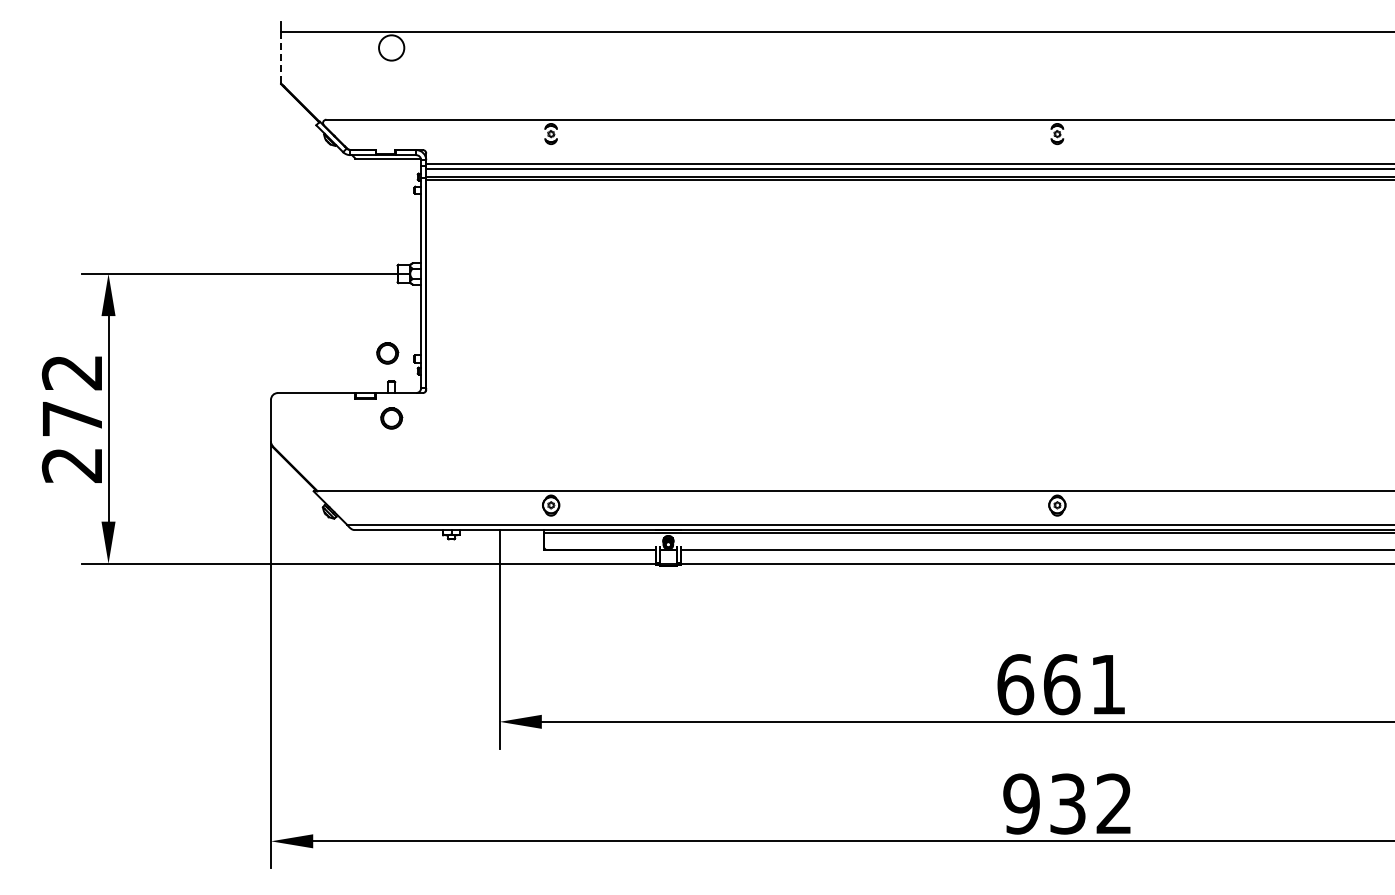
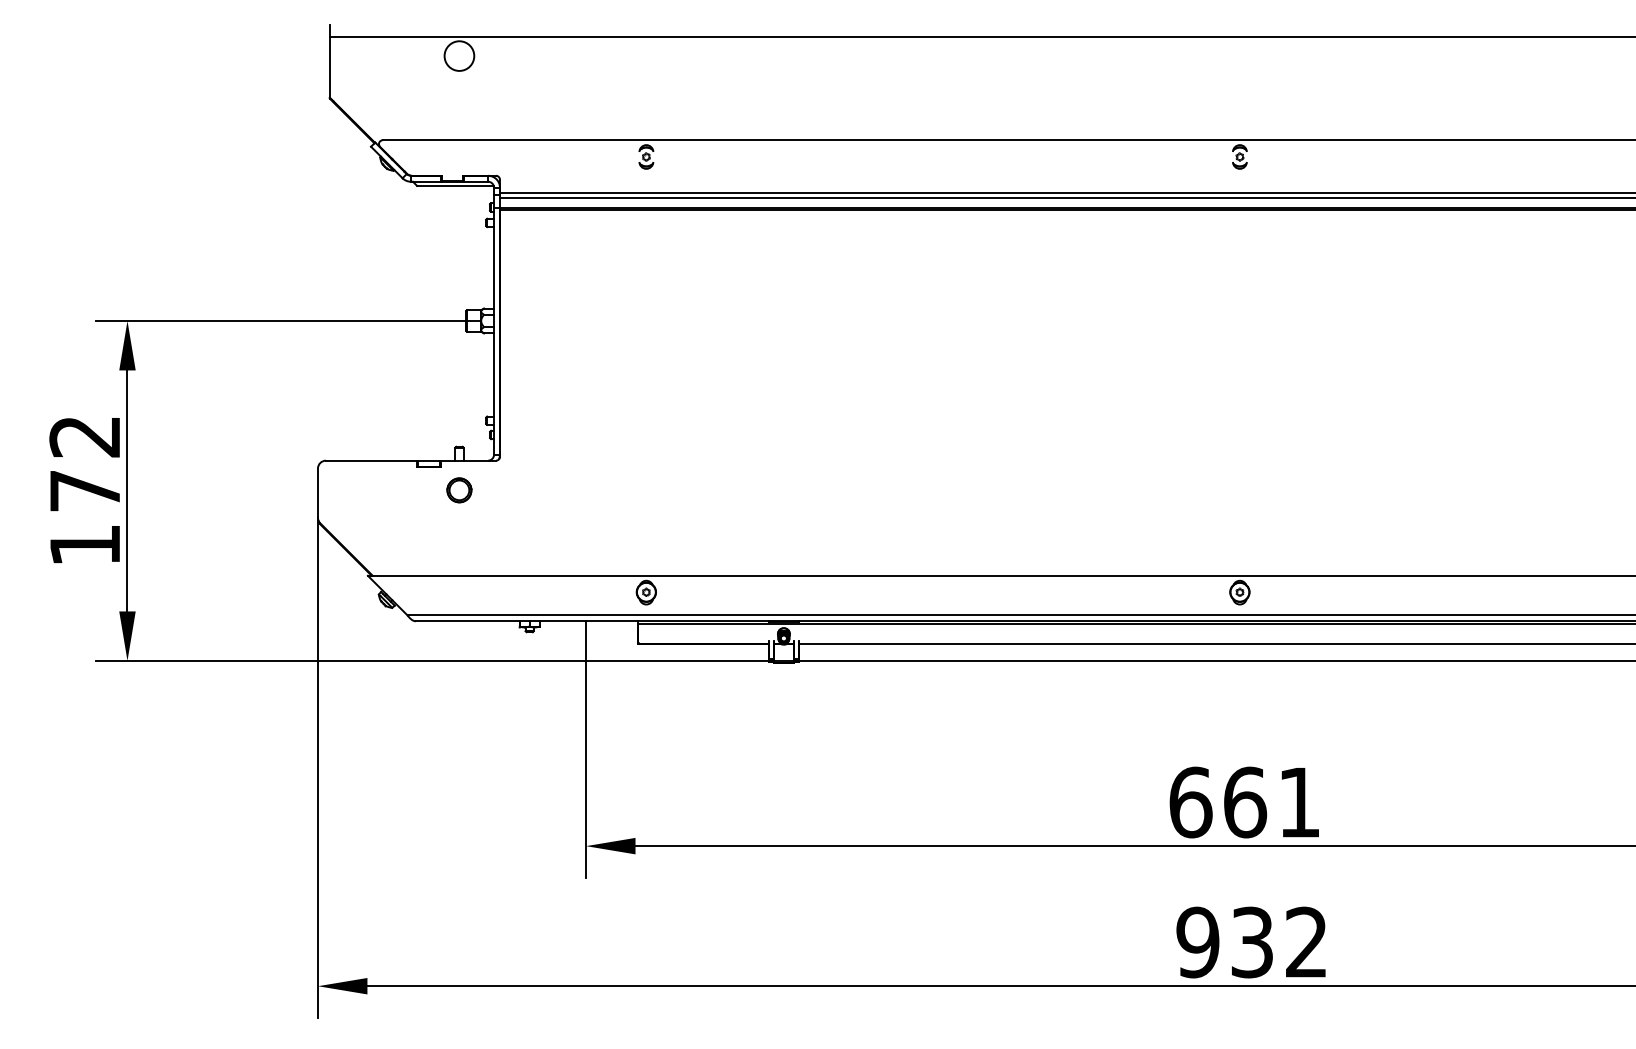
line: (281, 57) -> (330, 67), dashed -> solid
part: (387, 353) -> (454, 414), removed
text: (71, 465) -> (84, 545), 272 -> 172

